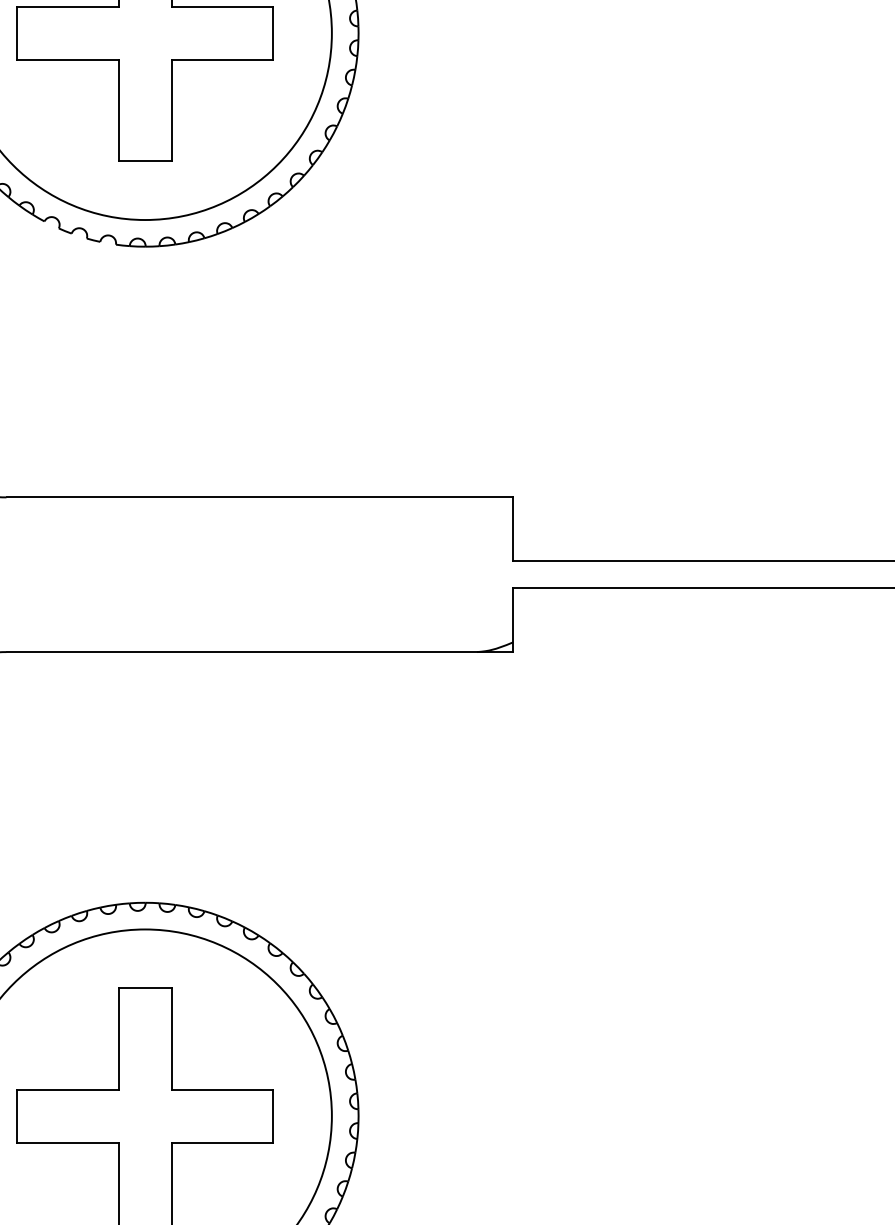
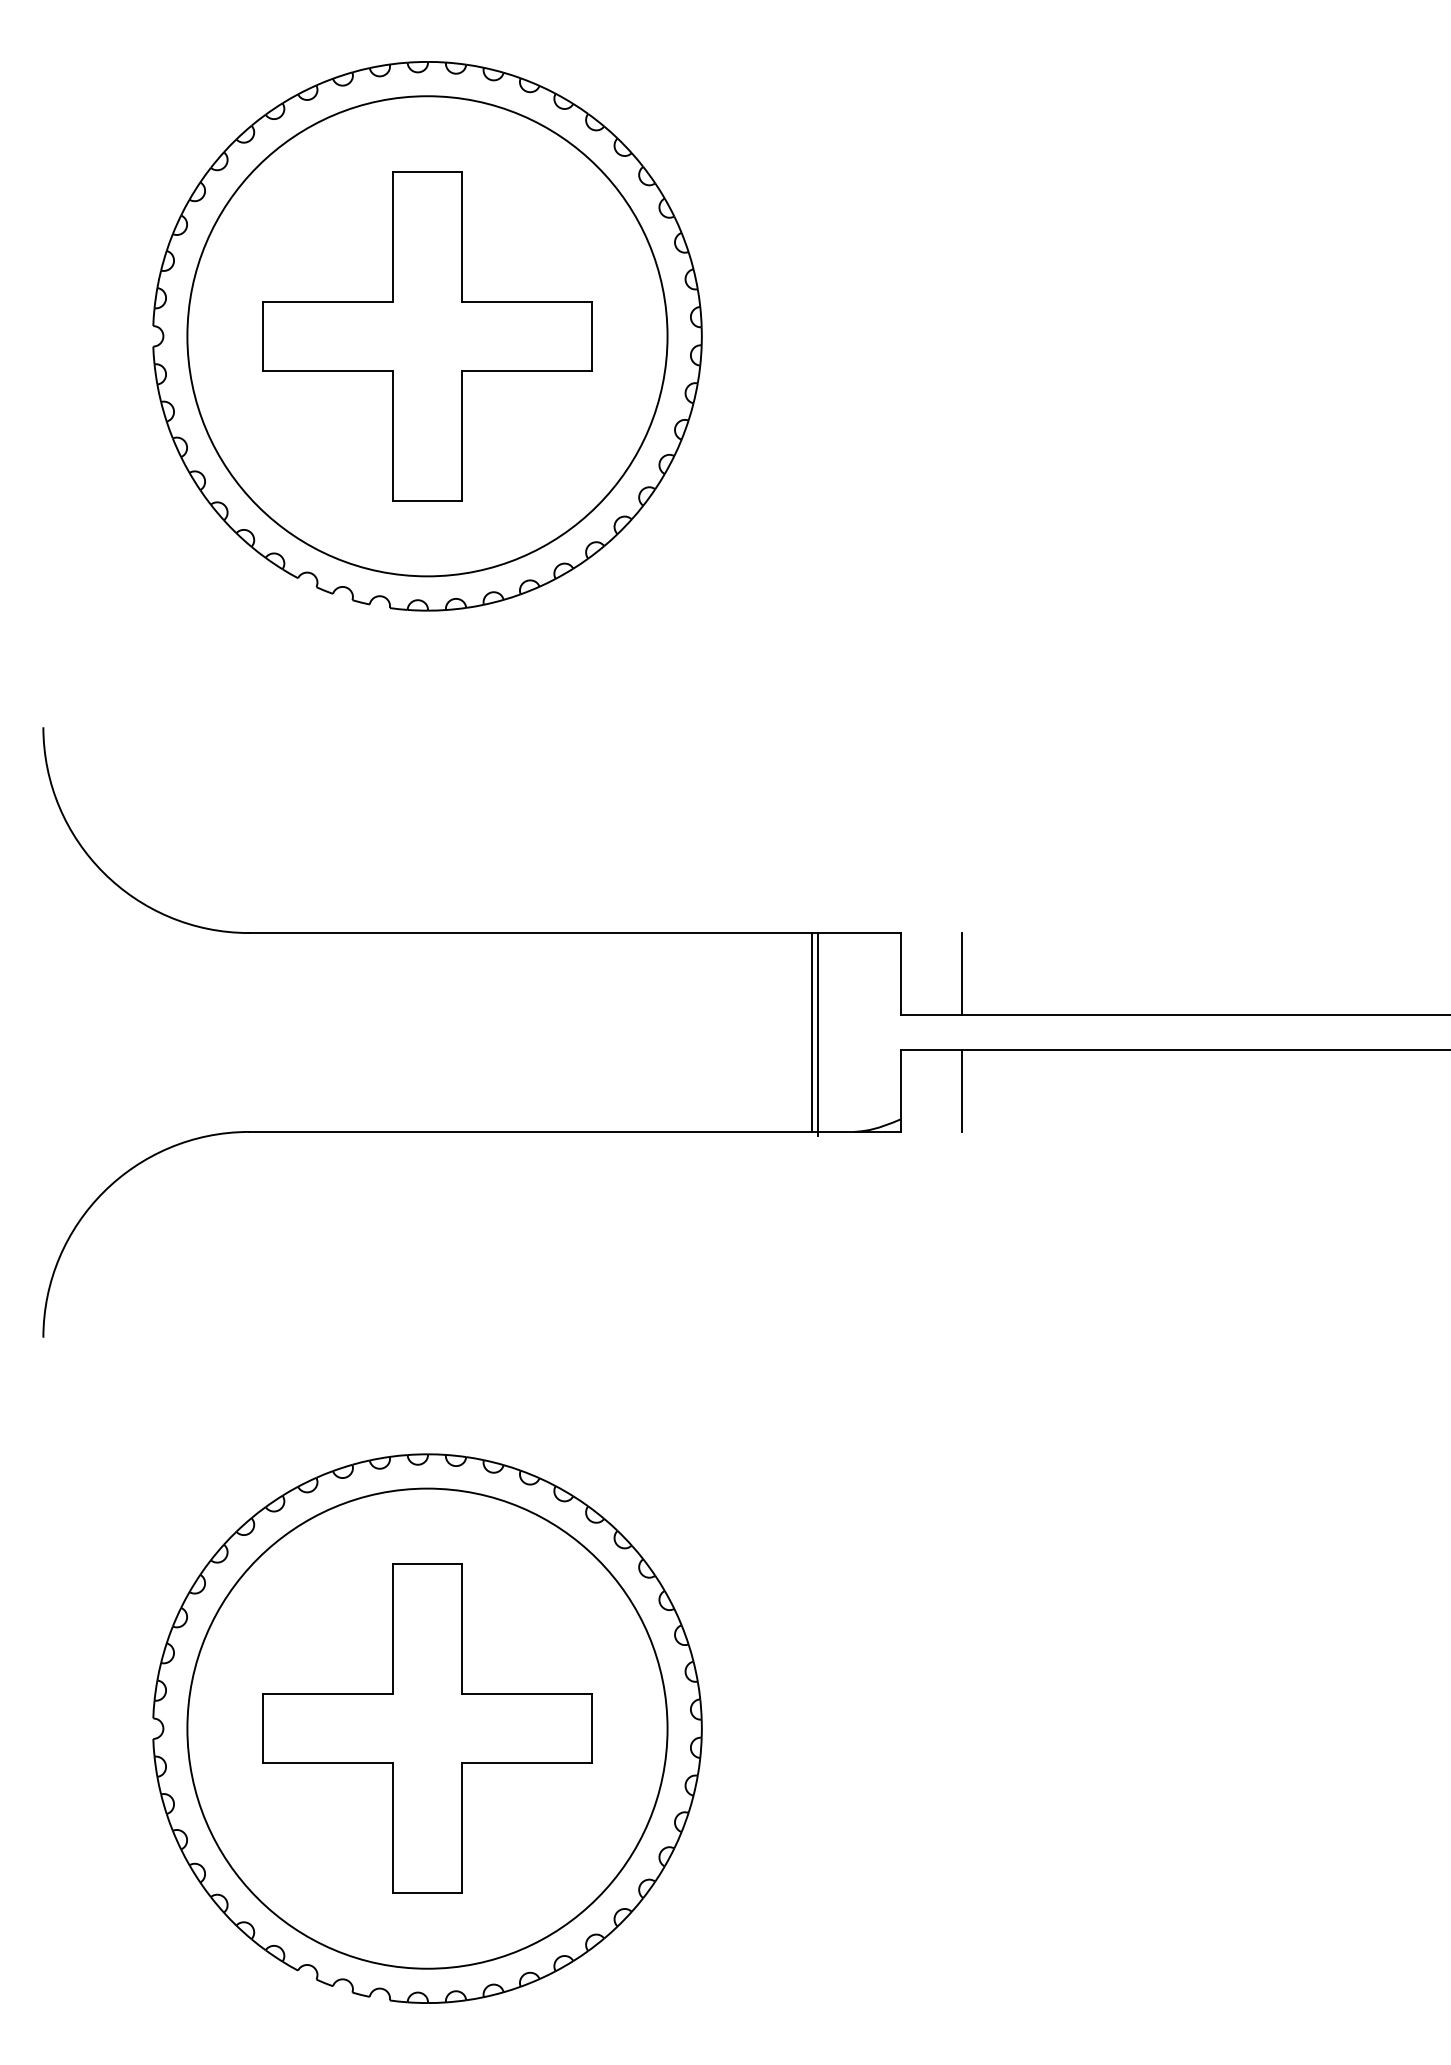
line: (561, 529) -> (962, 974), added
line: (443, 574) -> (811, 1032), added
line: (449, 576) -> (818, 1034), added
line: (561, 619) -> (962, 1090), added

